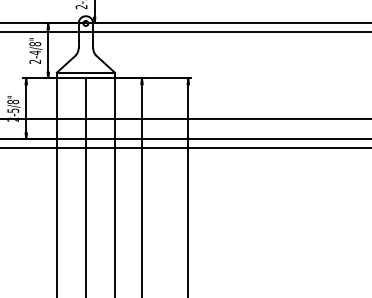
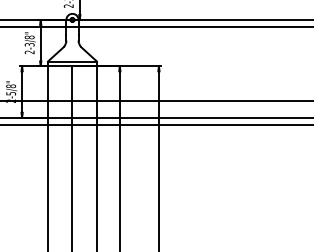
text: (35, 52) -> (29, 44), 2-4/8" -> 2-3/8"

